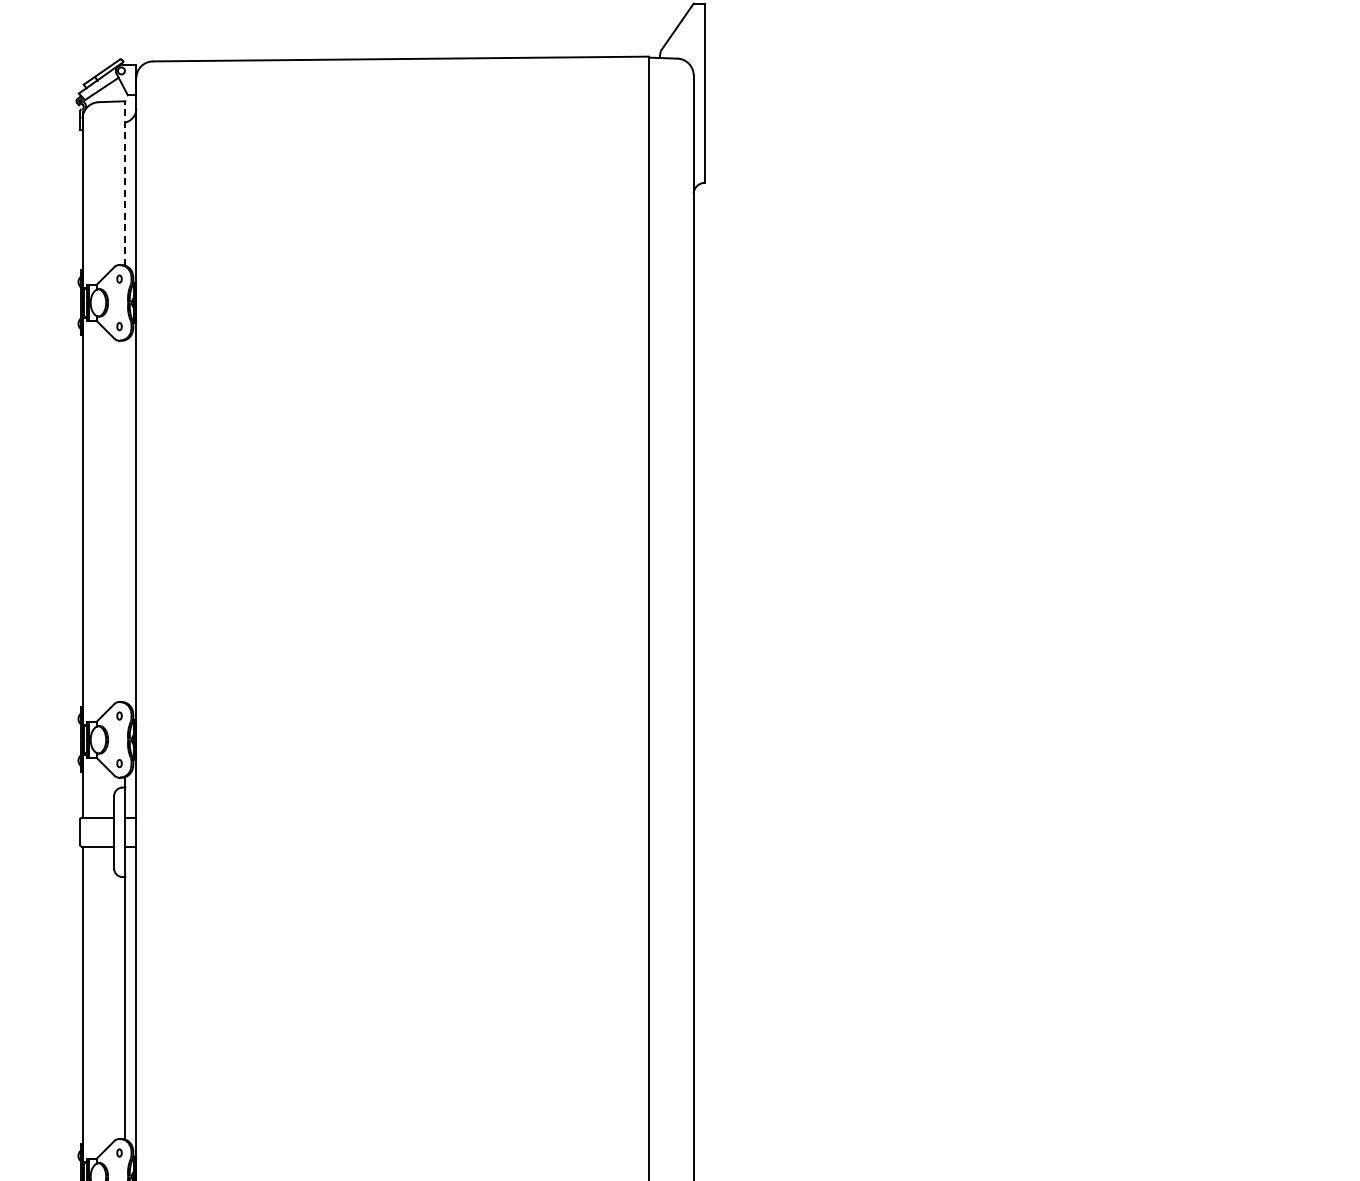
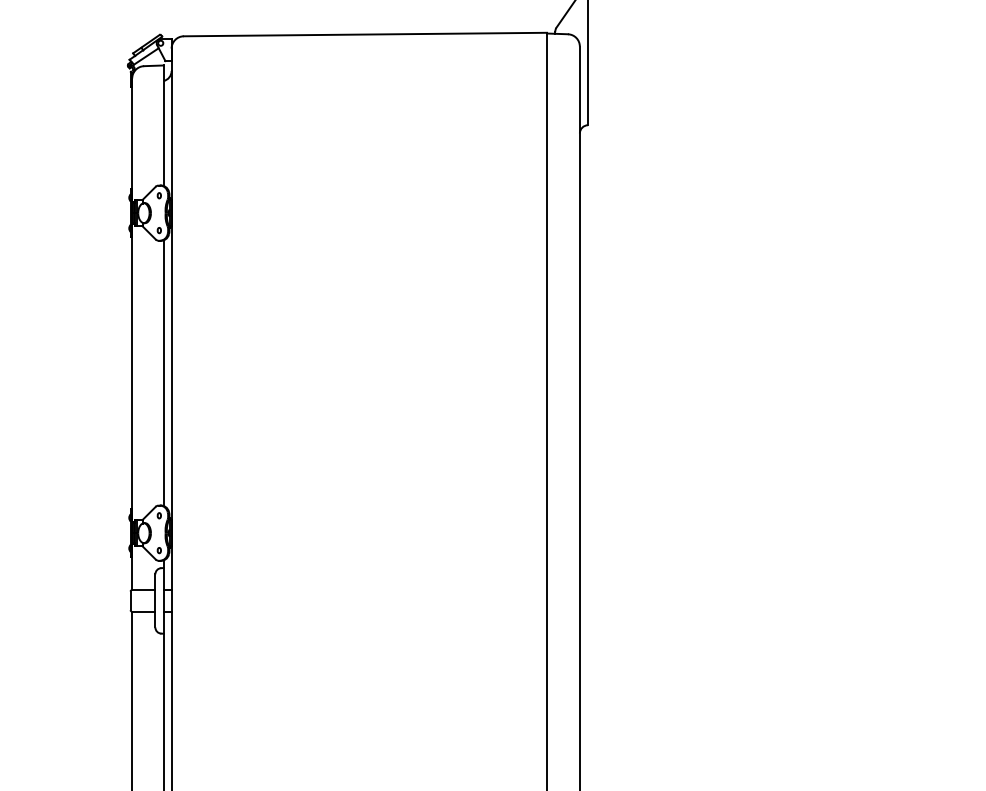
line: (125, 182) -> (163, 124), dashed -> solid
line: (125, 521) -> (163, 373), added

